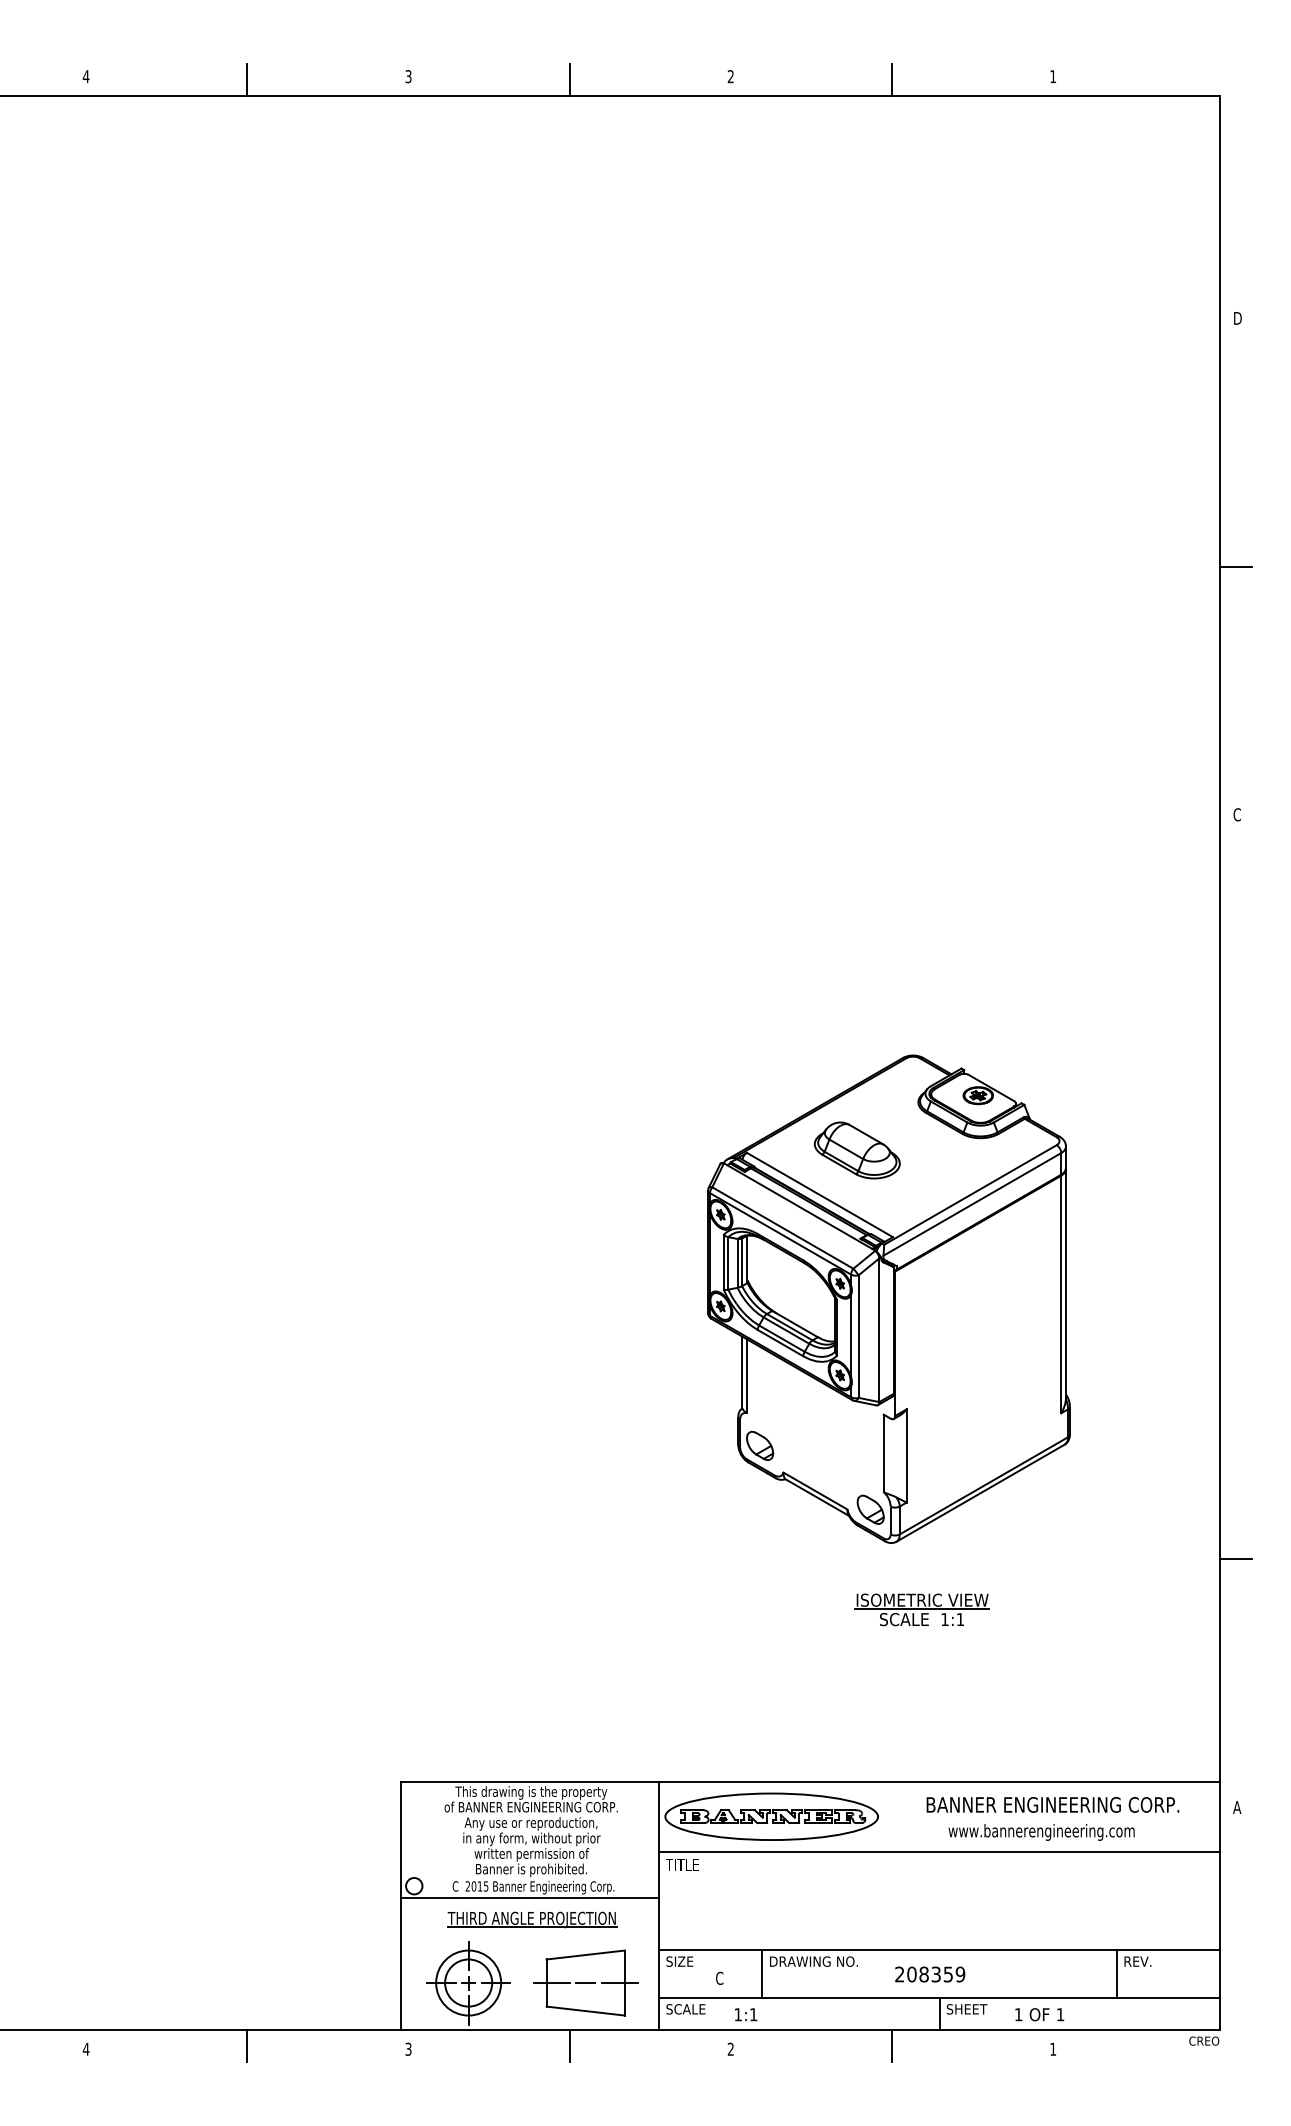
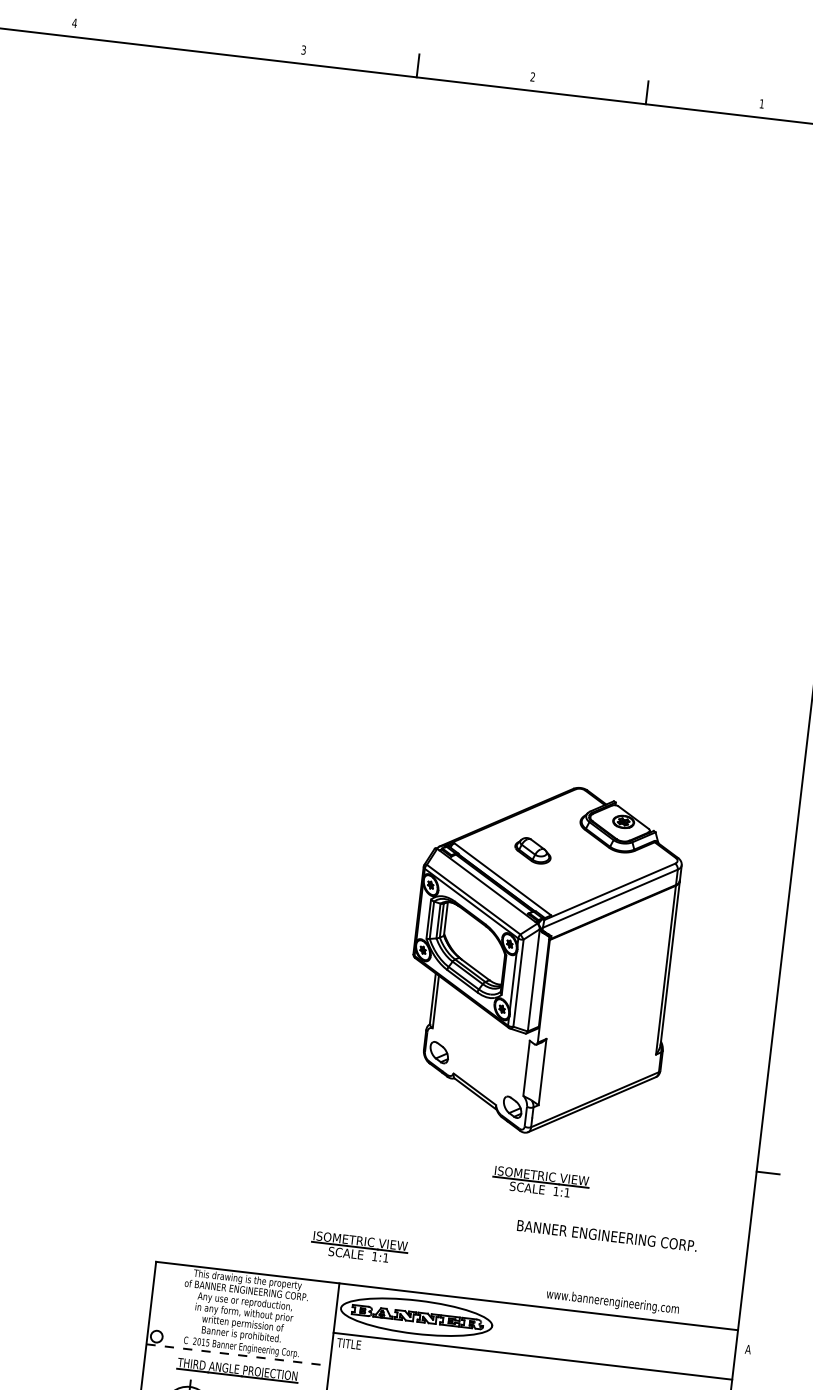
line: (247, 79) -> (189, 38), removed
part: (857, 1150) -> (533, 850), size x0.6
part: (680, 1729) -> (359, 1247), added
text: (1052, 1804) -> (606, 1235), moved
text: (1041, 1832) -> (612, 1302), moved
line: (530, 1898) -> (238, 1355), solid -> dashed

